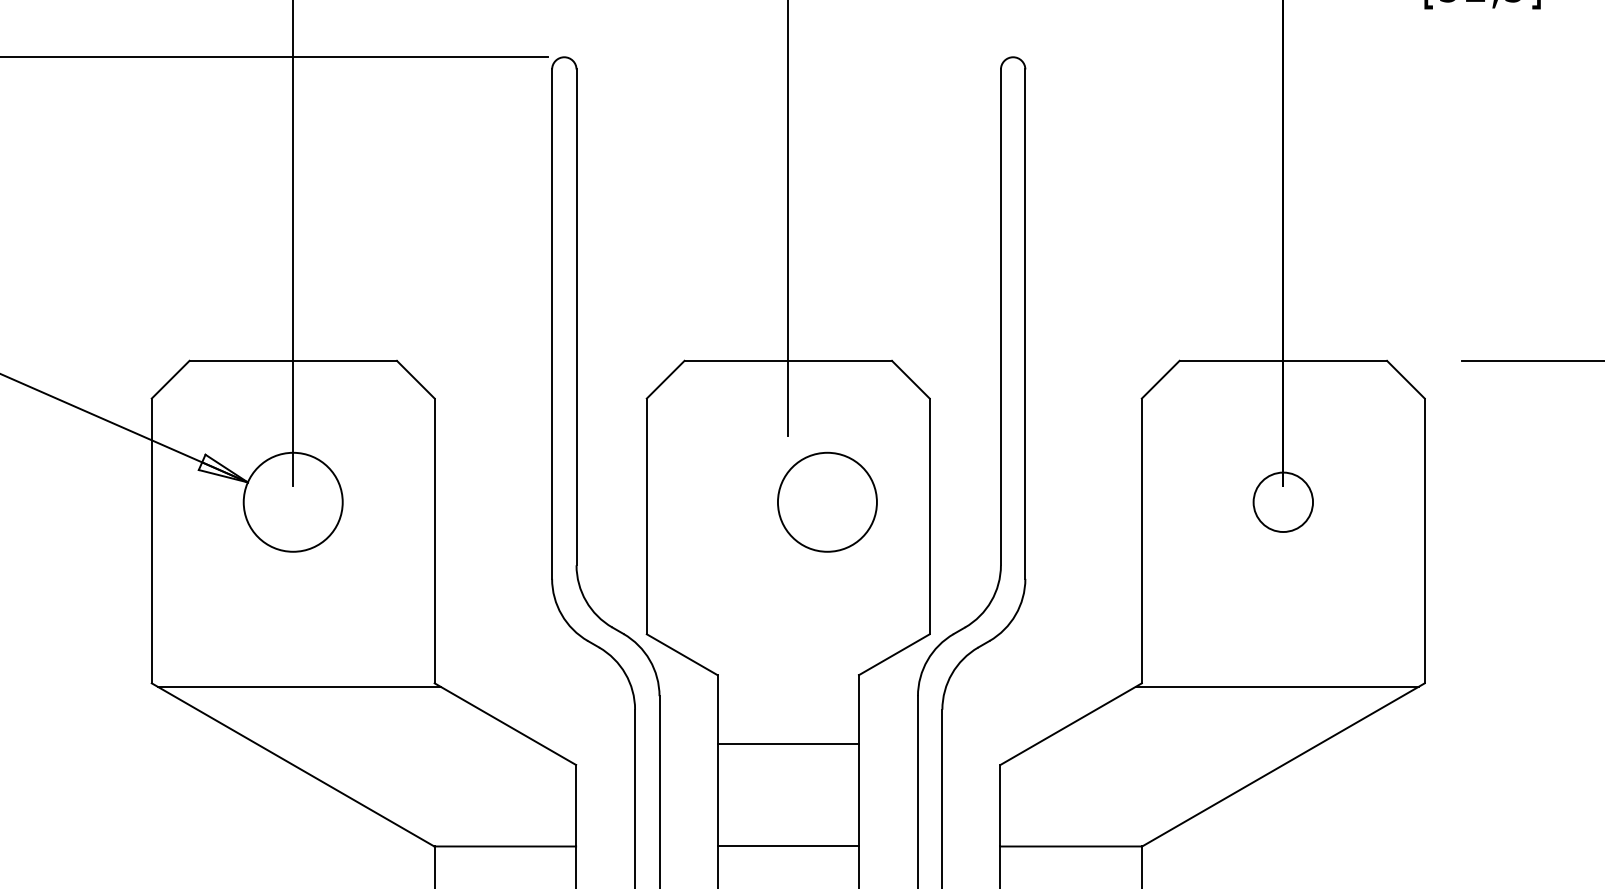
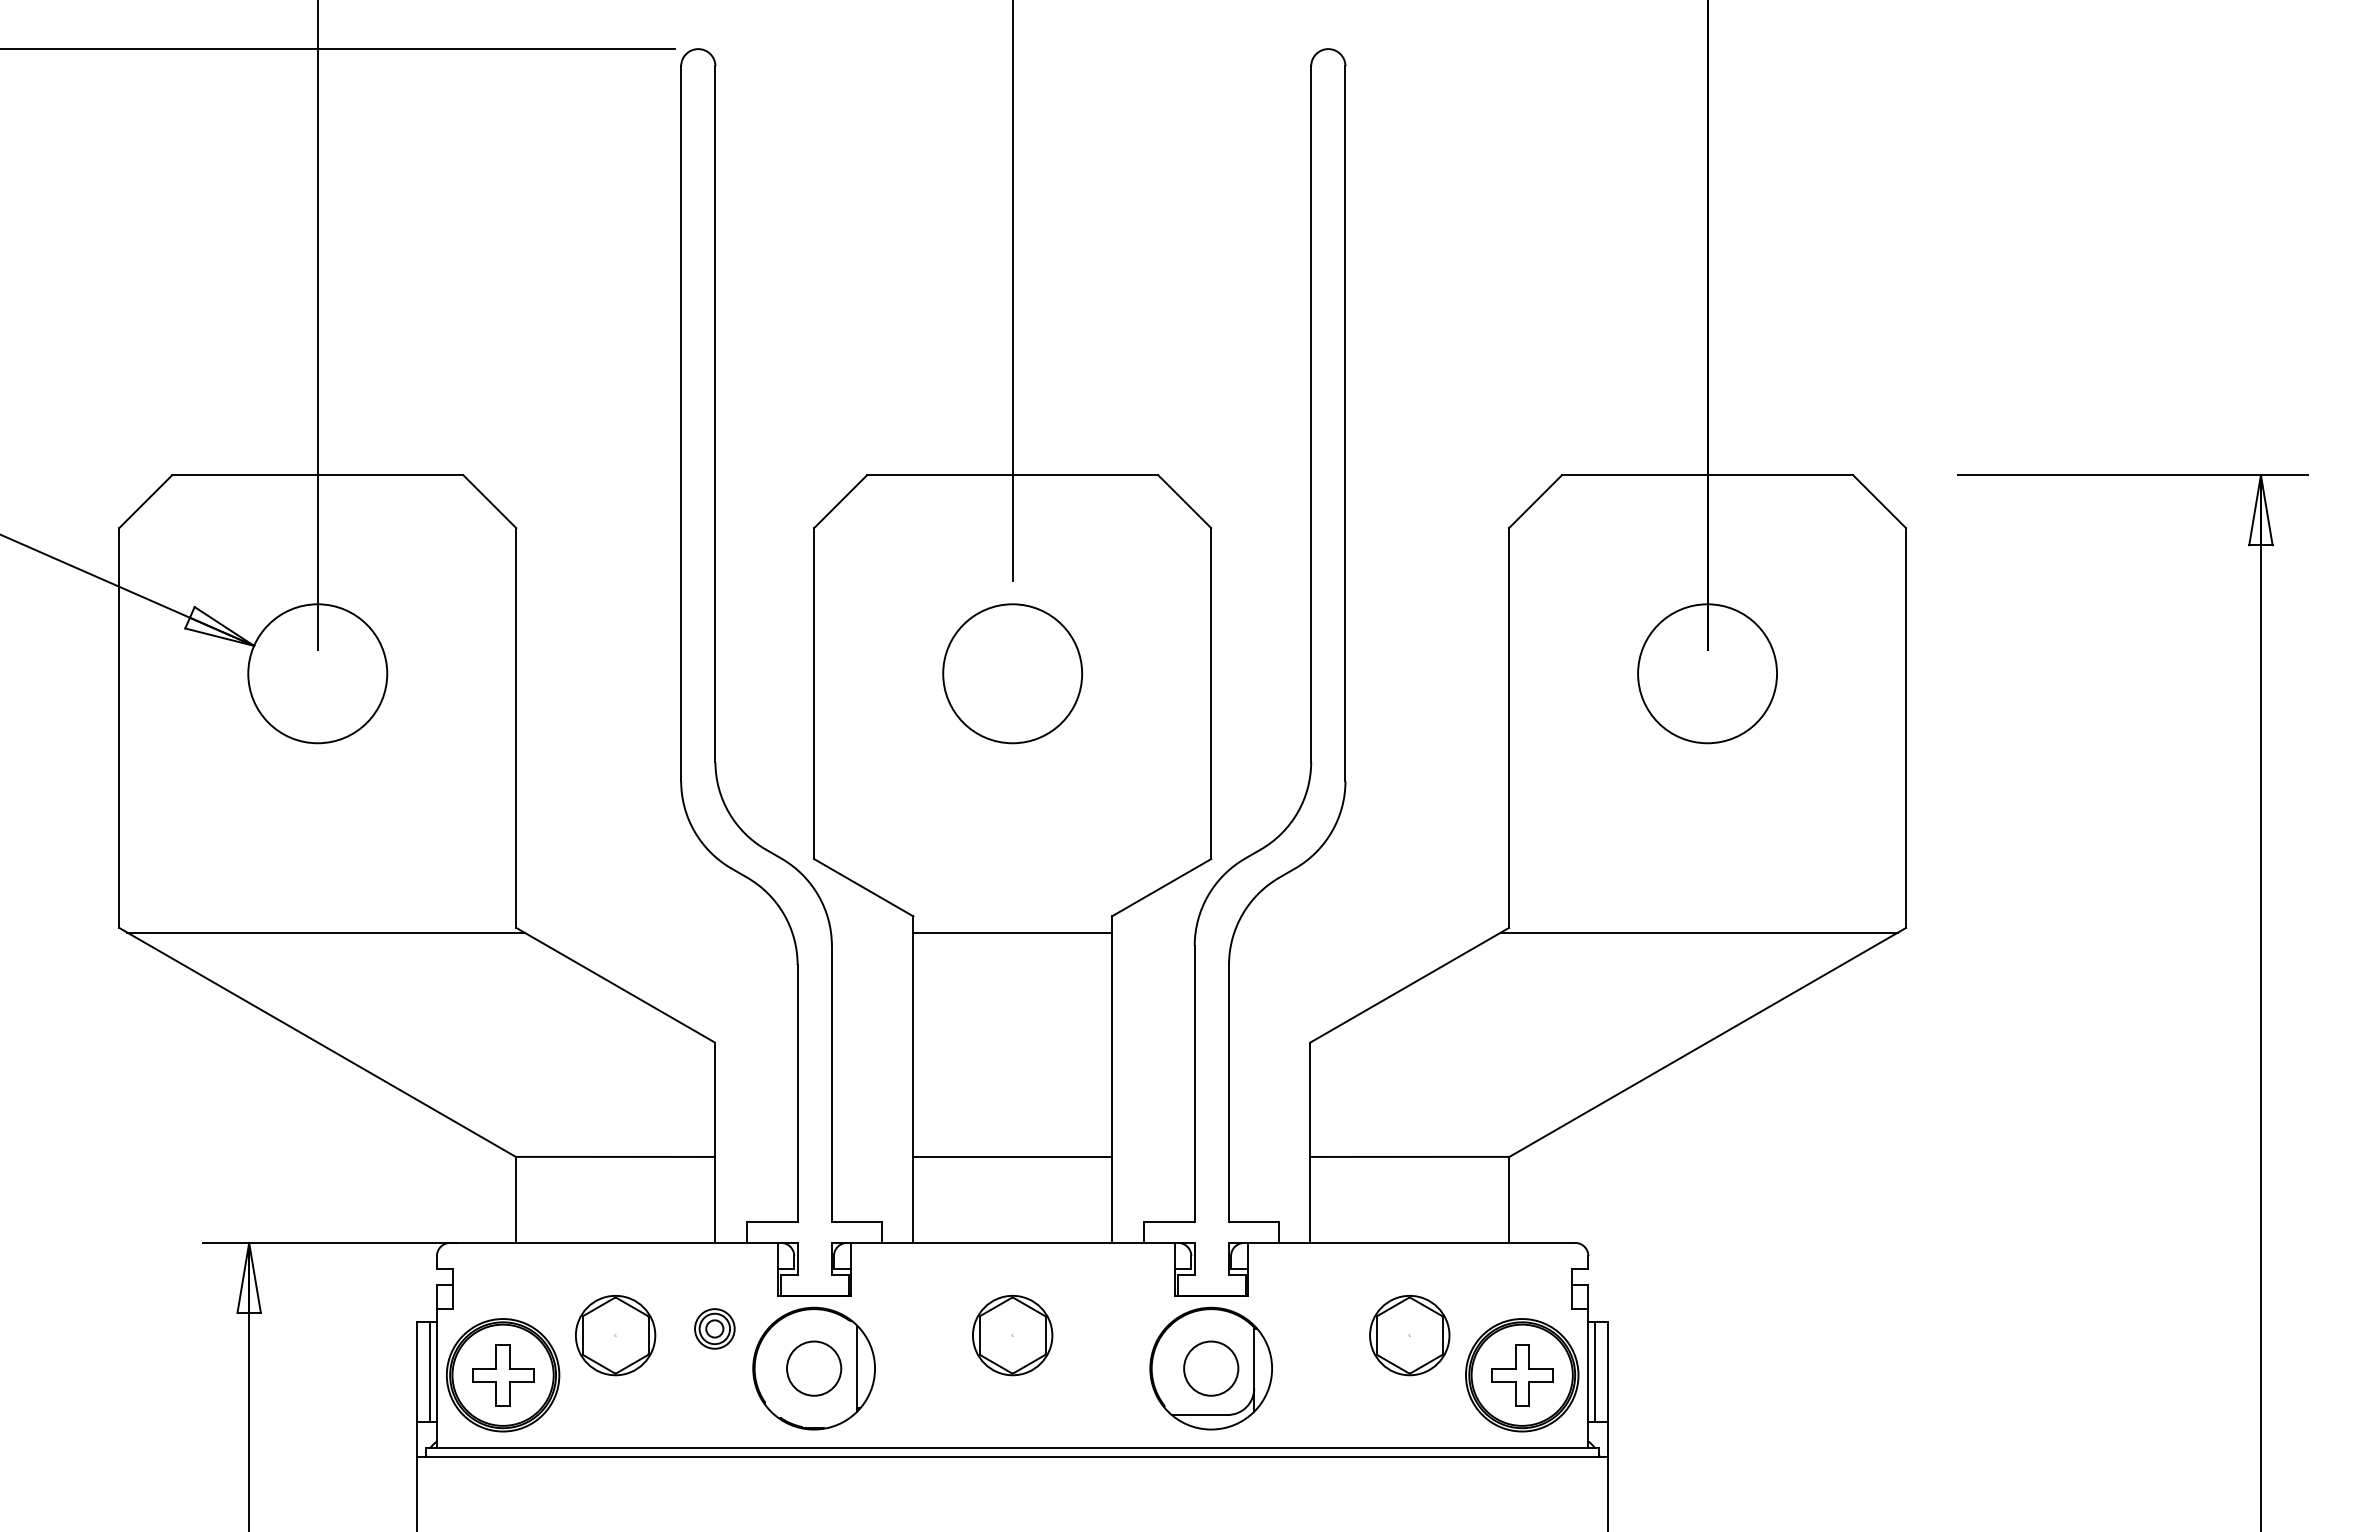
circle: (827, 502) -> (1012, 673), moved
circle: (1283, 502) -> (1707, 673), size x1.67
line: (788, 743) -> (1012, 932), moved

